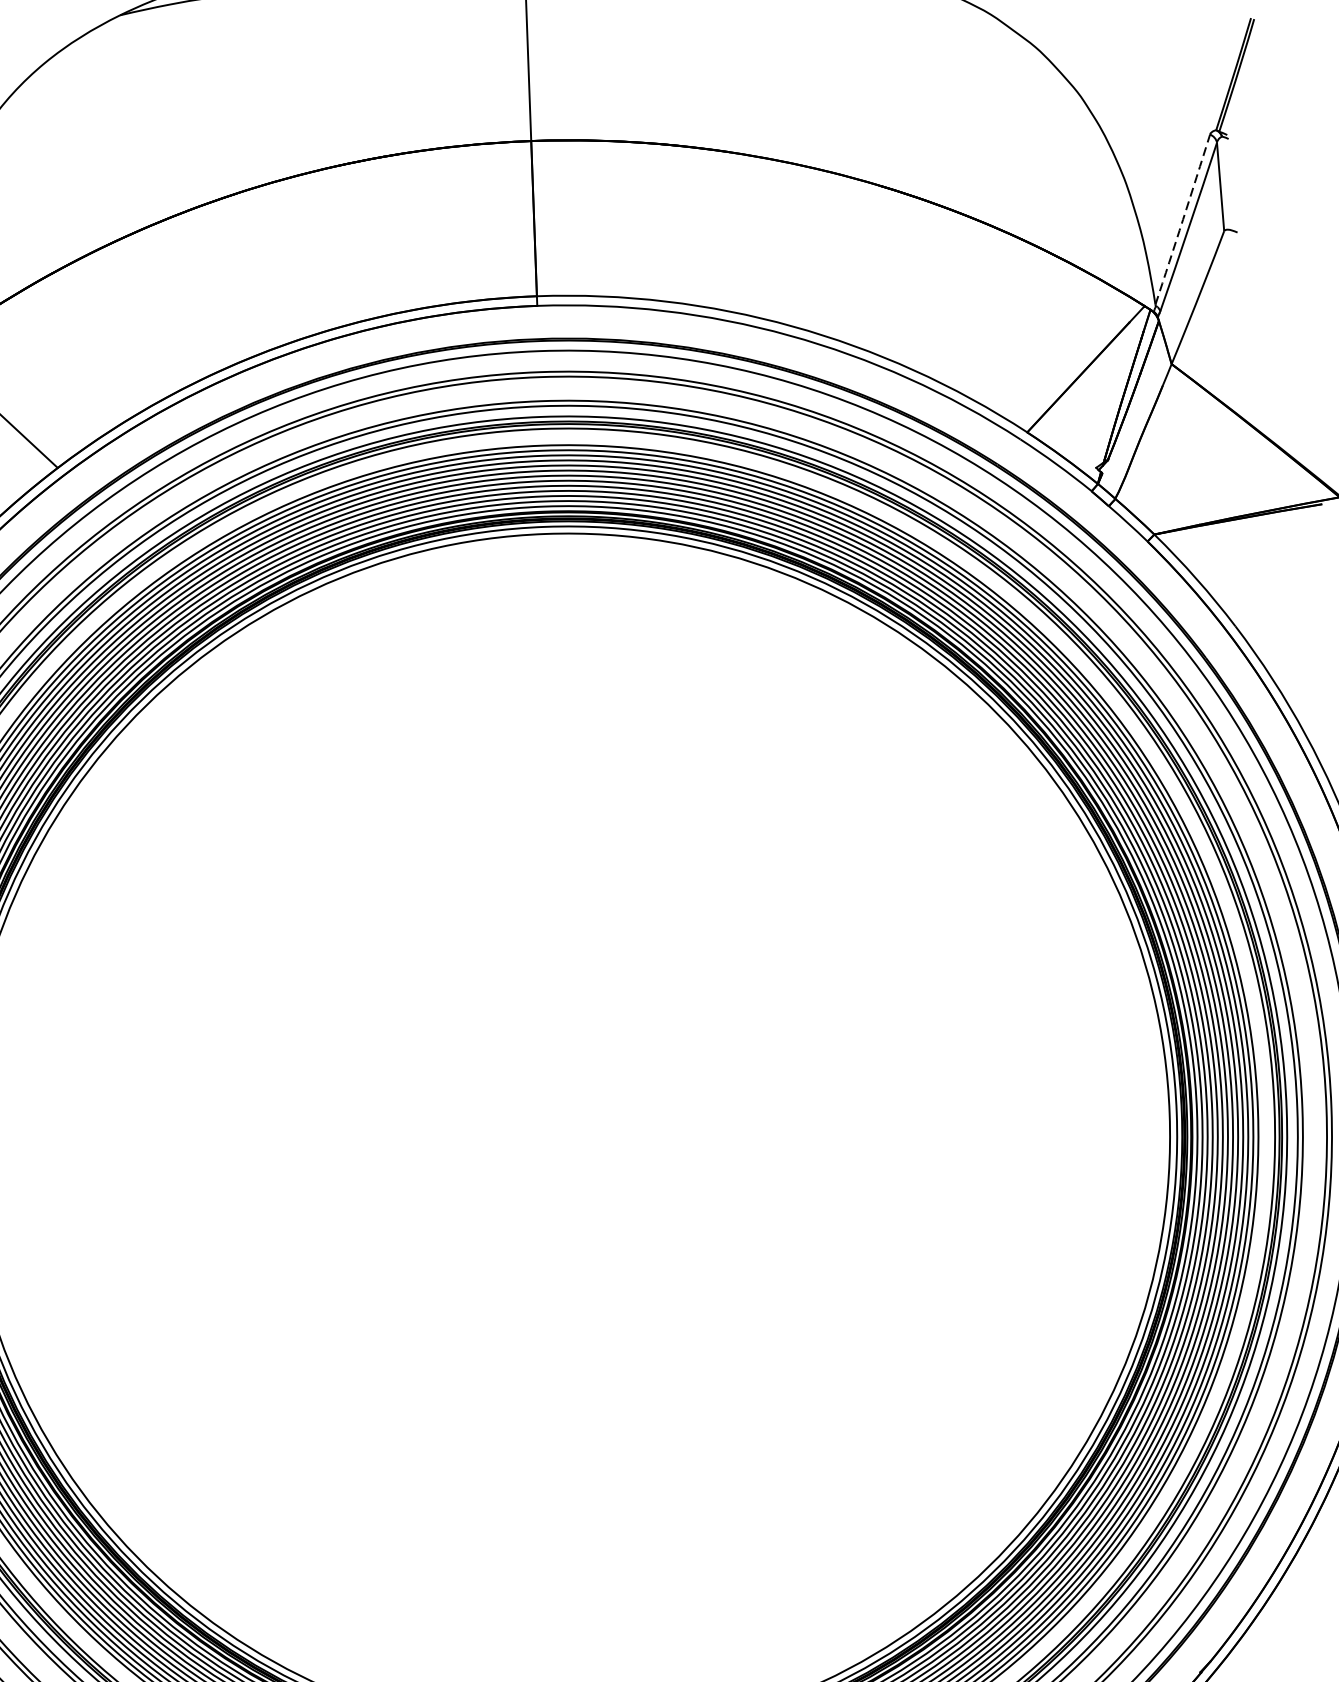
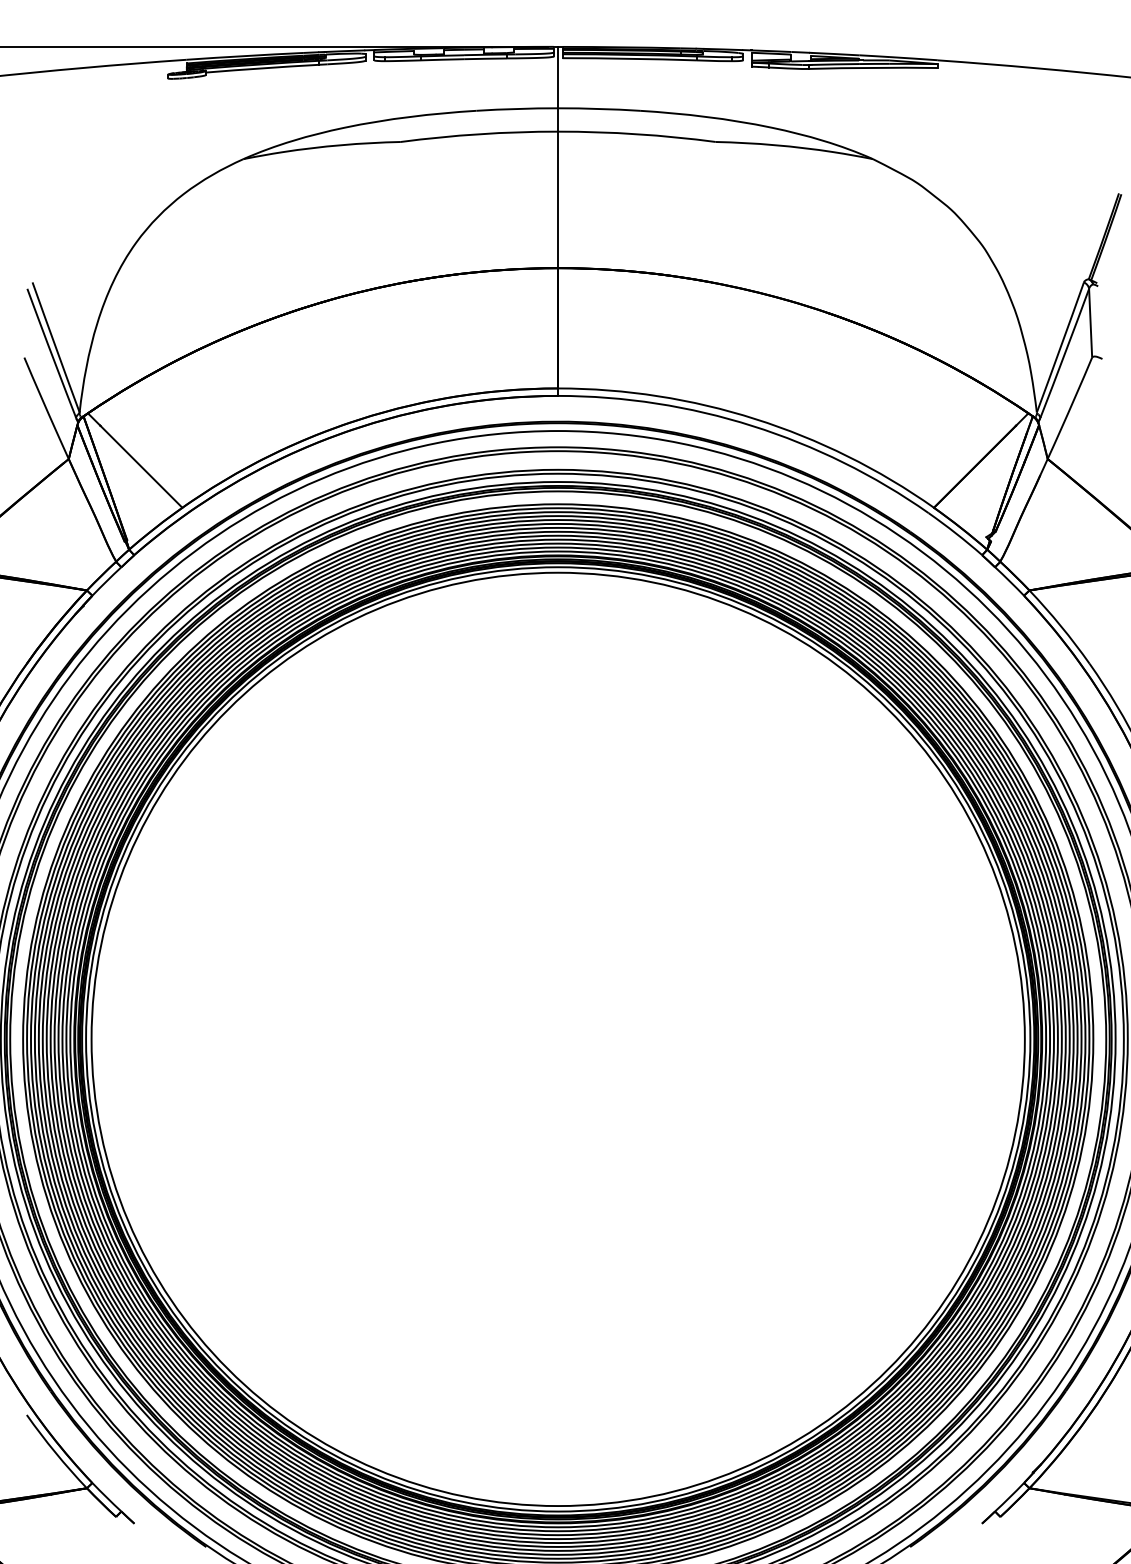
arc: (1182, 219) -> (1060, 347), dashed -> solid

